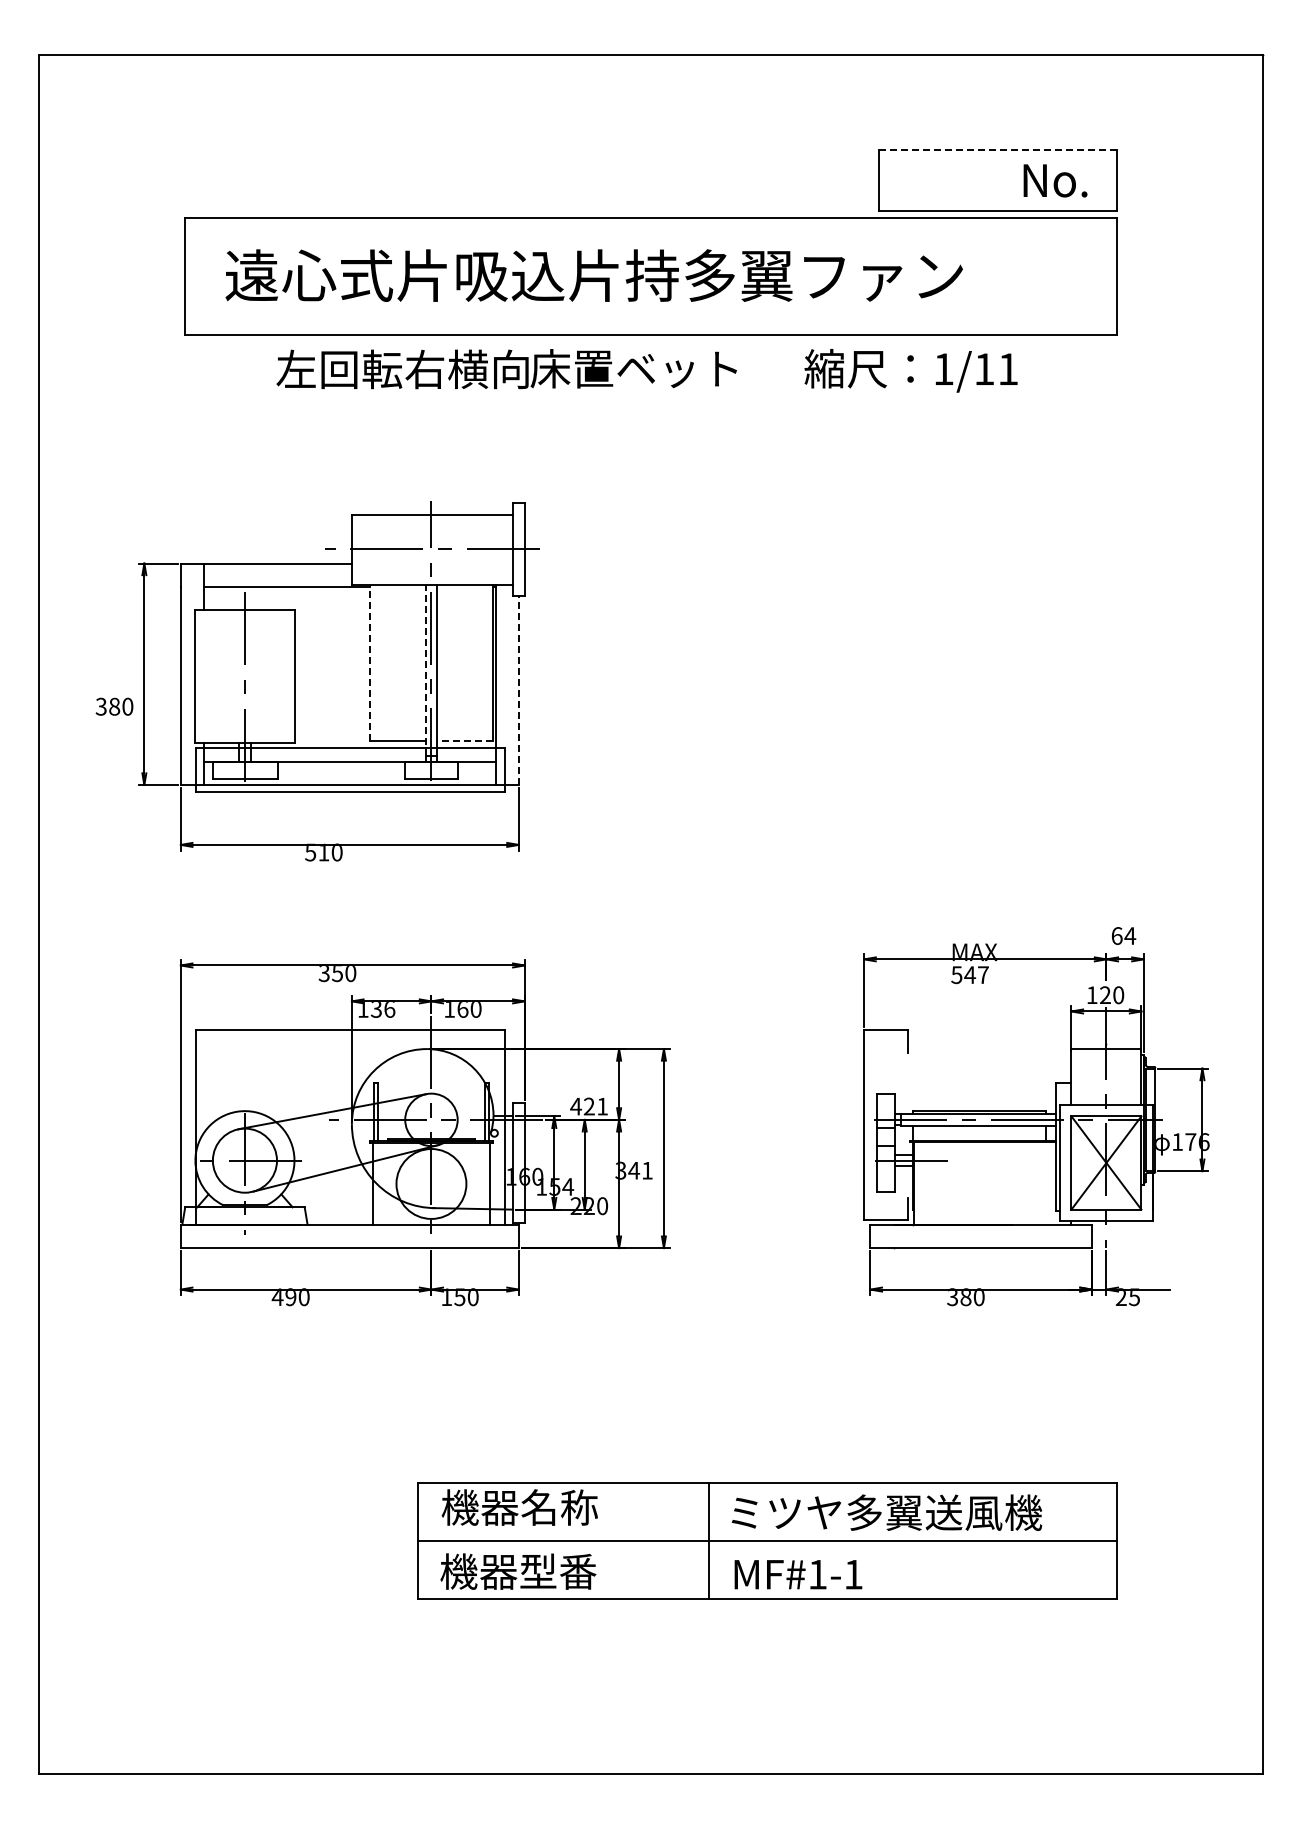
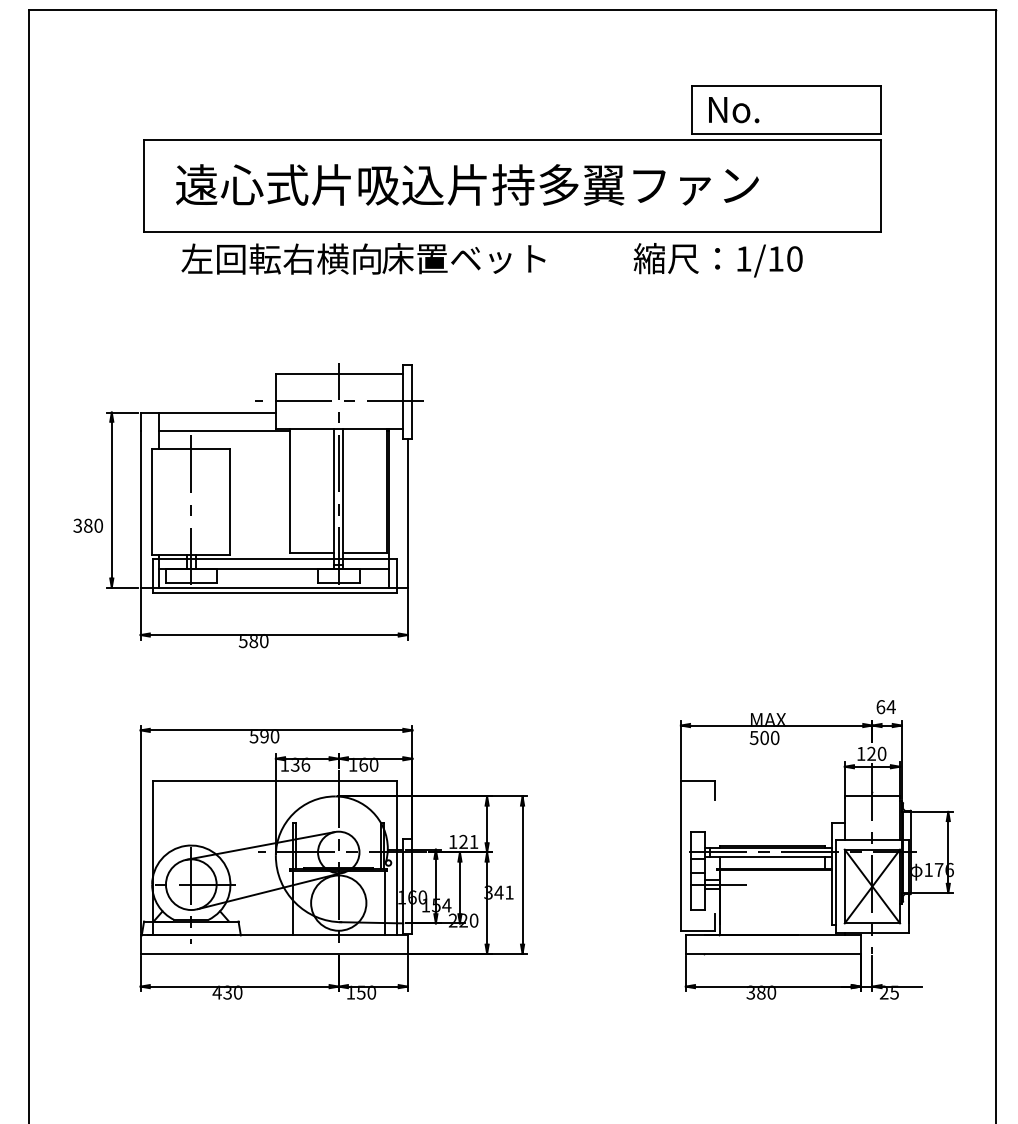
line: (998, 150) -> (787, 86), dashed -> solid
text: (1055, 180) -> (734, 109), moved
text: (506, 369) -> (363, 259), moved
text: (1008, 369) -> (794, 259), 1/11 -> 1/10
line: (370, 662) -> (290, 490), dashed -> solid
line: (425, 669) -> (334, 496), dashed -> solid
line: (518, 690) -> (407, 512), dashed -> solid
line: (464, 741) -> (364, 553), dashed -> solid
text: (323, 852) -> (253, 641), 510 -> 580
text: (330, 973) -> (258, 736), 350 -> 590
text: (976, 975) -> (769, 738), 547 -> 500
text: (575, 1106) -> (452, 841), 421 -> 121
text: (290, 1297) -> (227, 992), 490 -> 430

